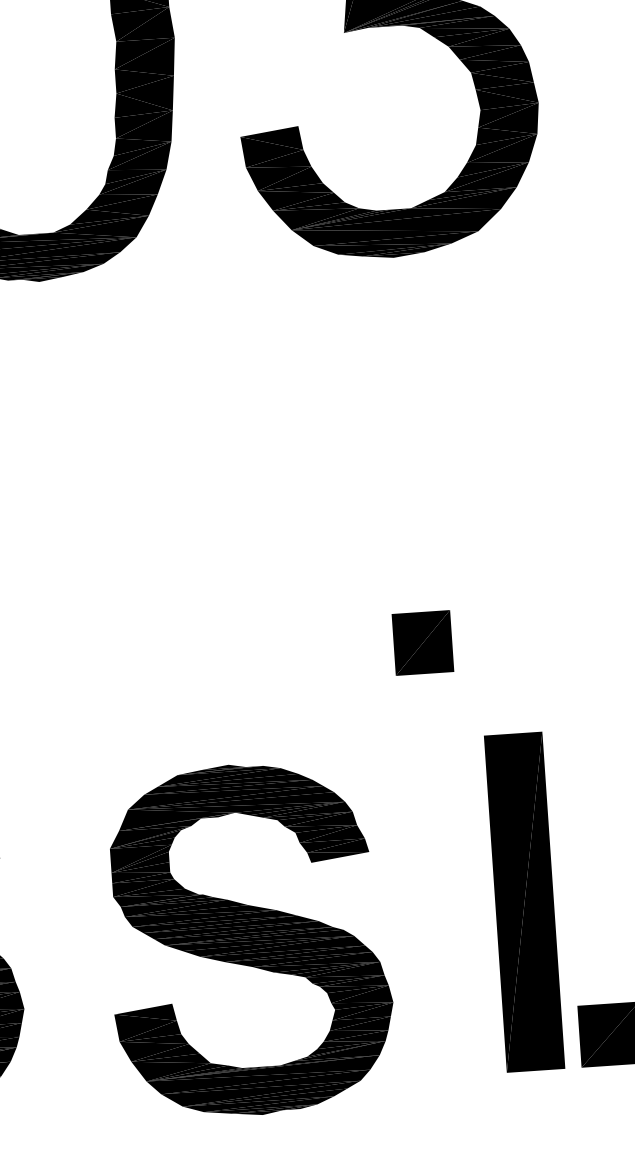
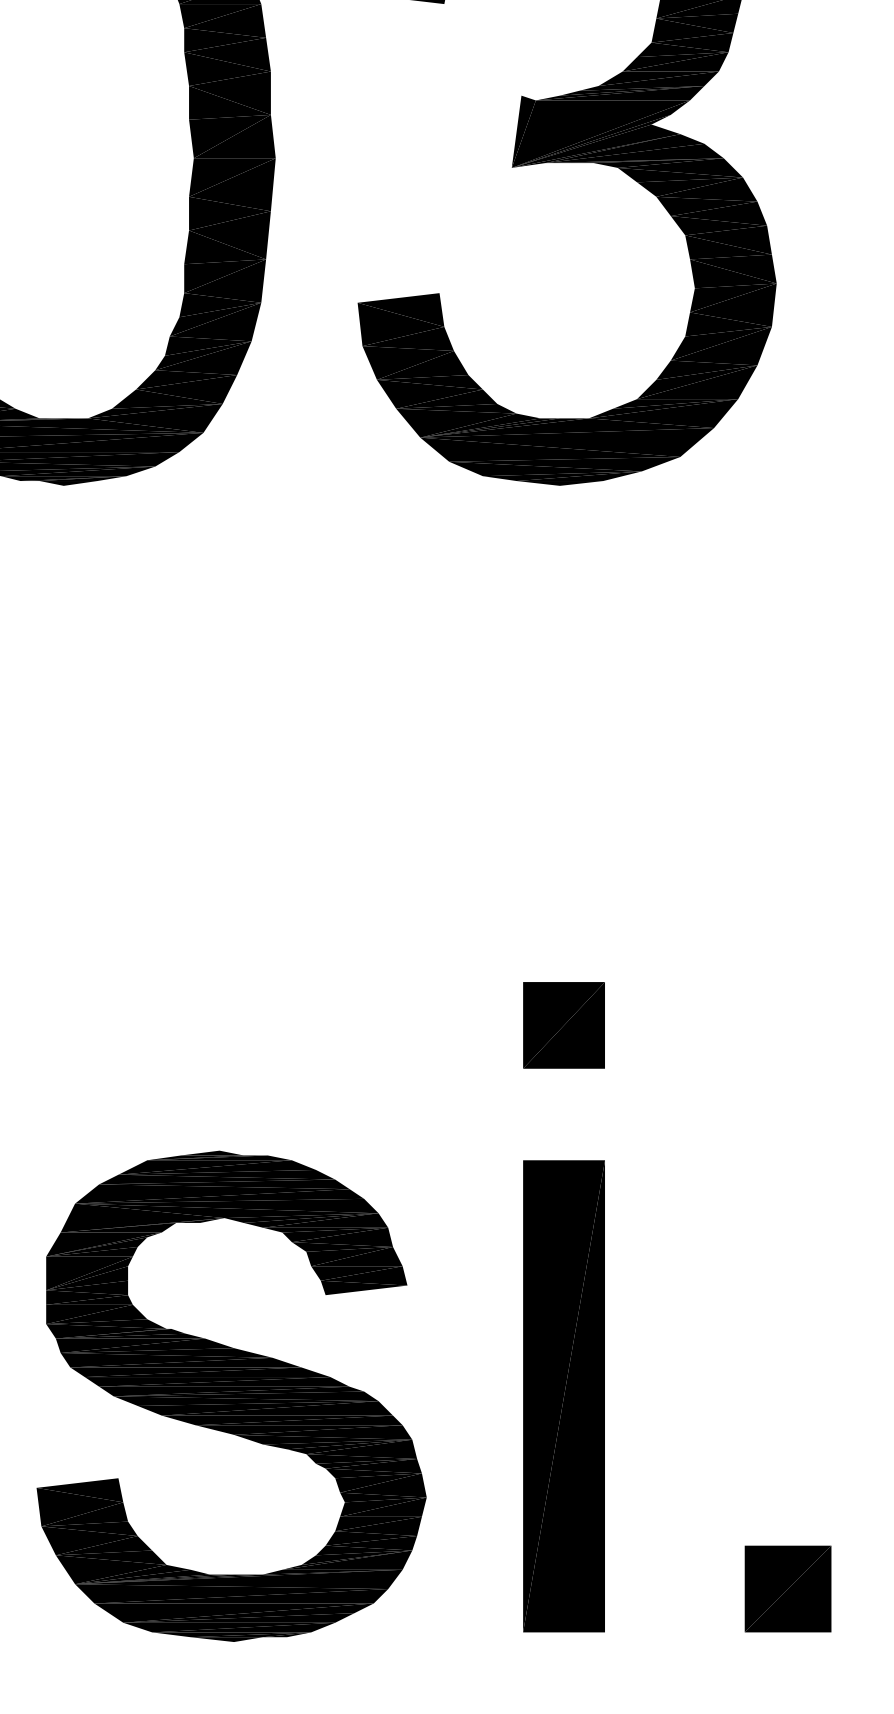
part: (524, 902) -> (563, 1396), moved
part: (249, 939) -> (231, 1395), moved

